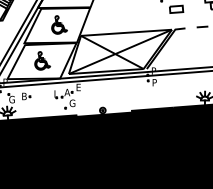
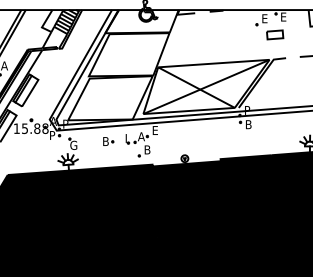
part: (59, 24) -> (131, 53), removed
part: (42, 60) -> (111, 97), removed
text: (155, 82) -> (249, 124), P -> B
part: (26, 96) -> (108, 141), moved
text: (72, 102) -> (147, 149), G -> B

